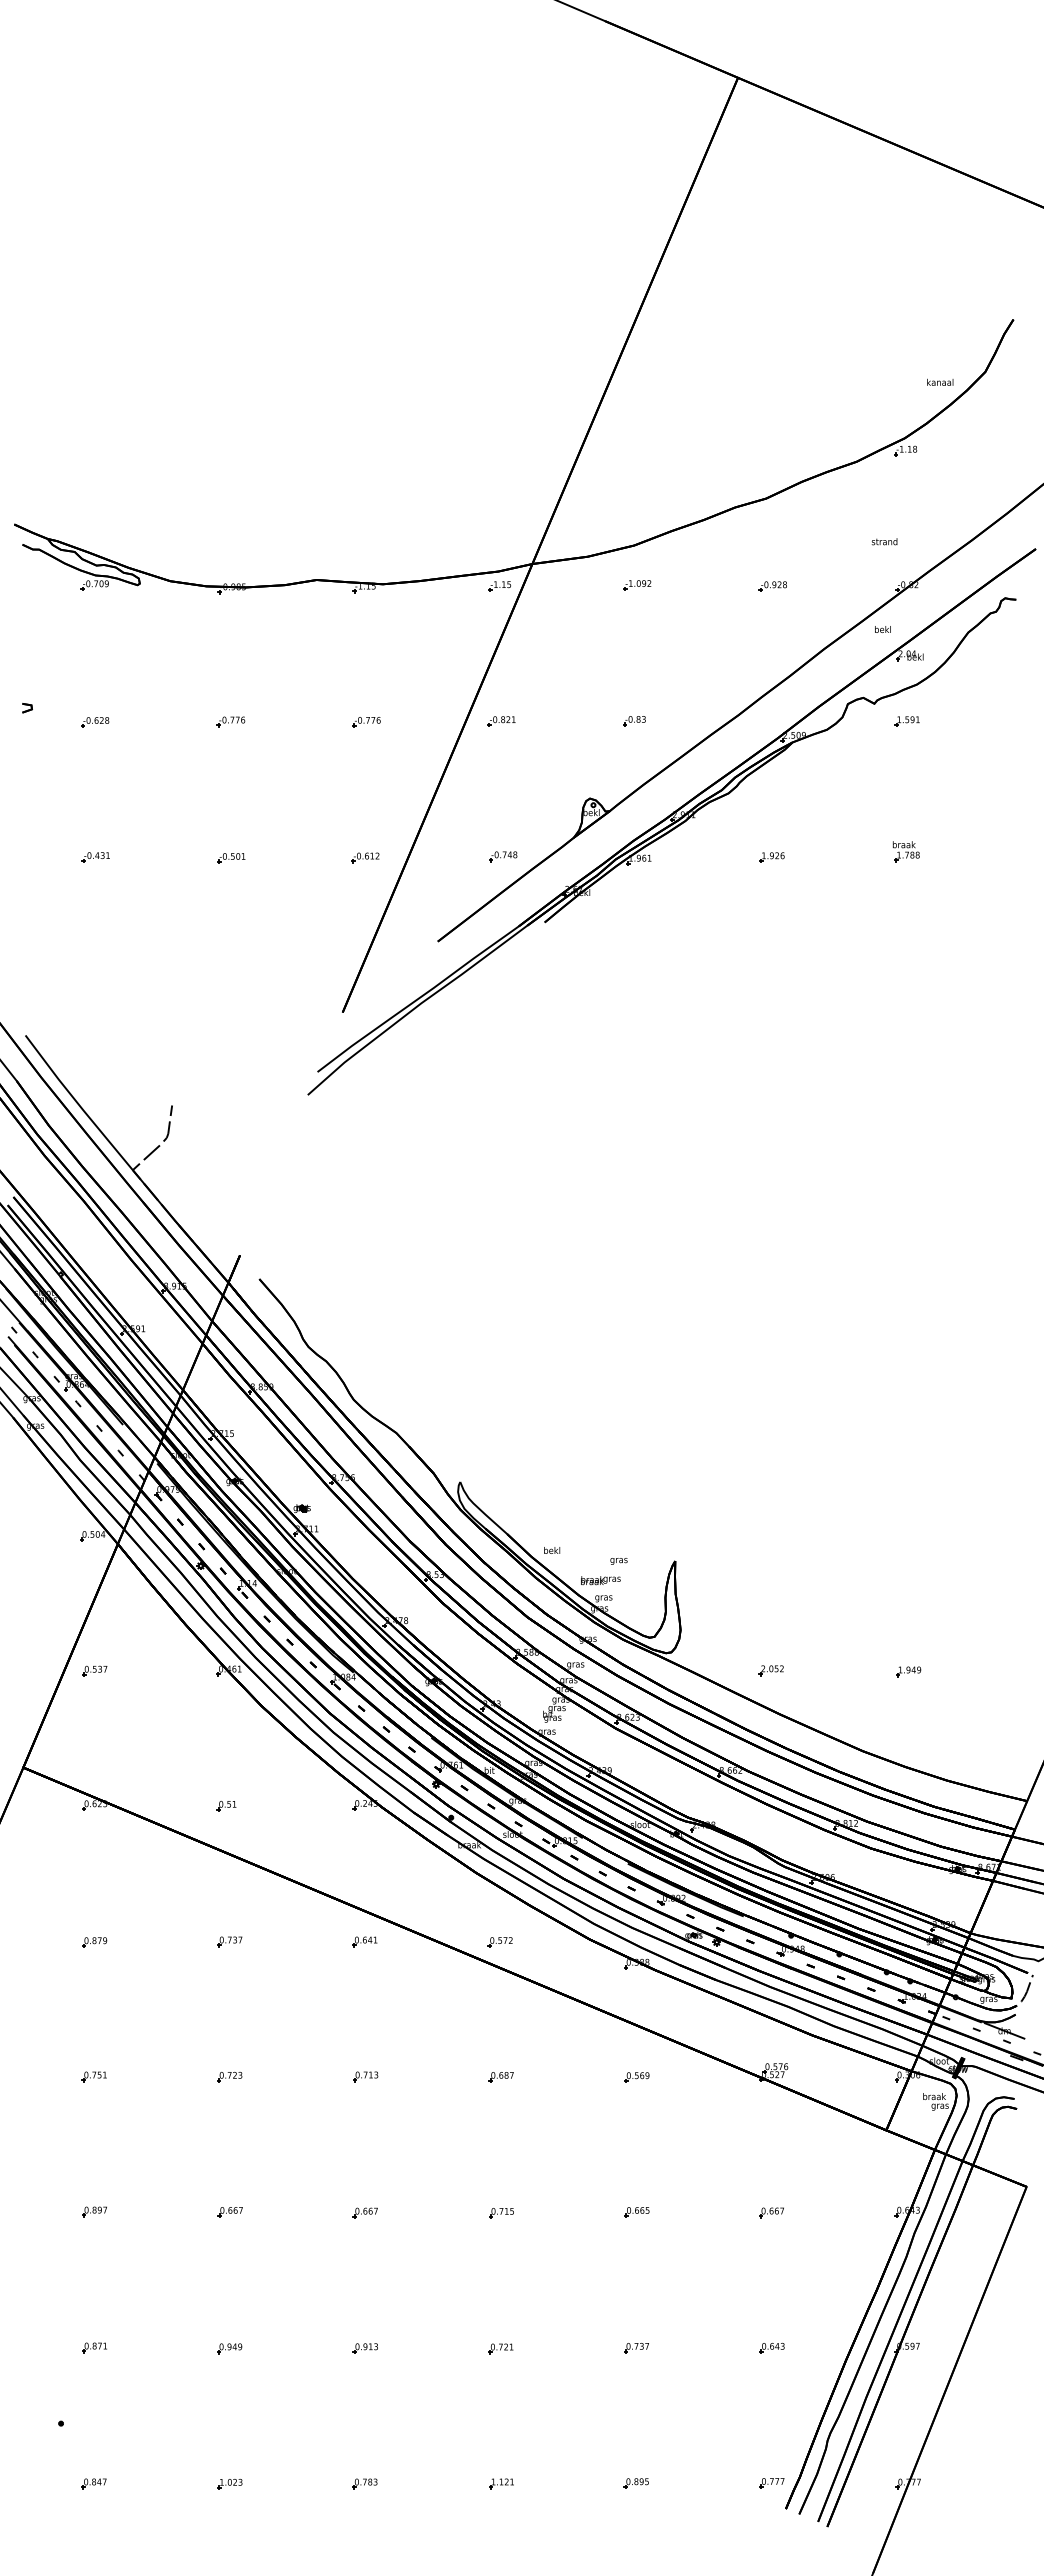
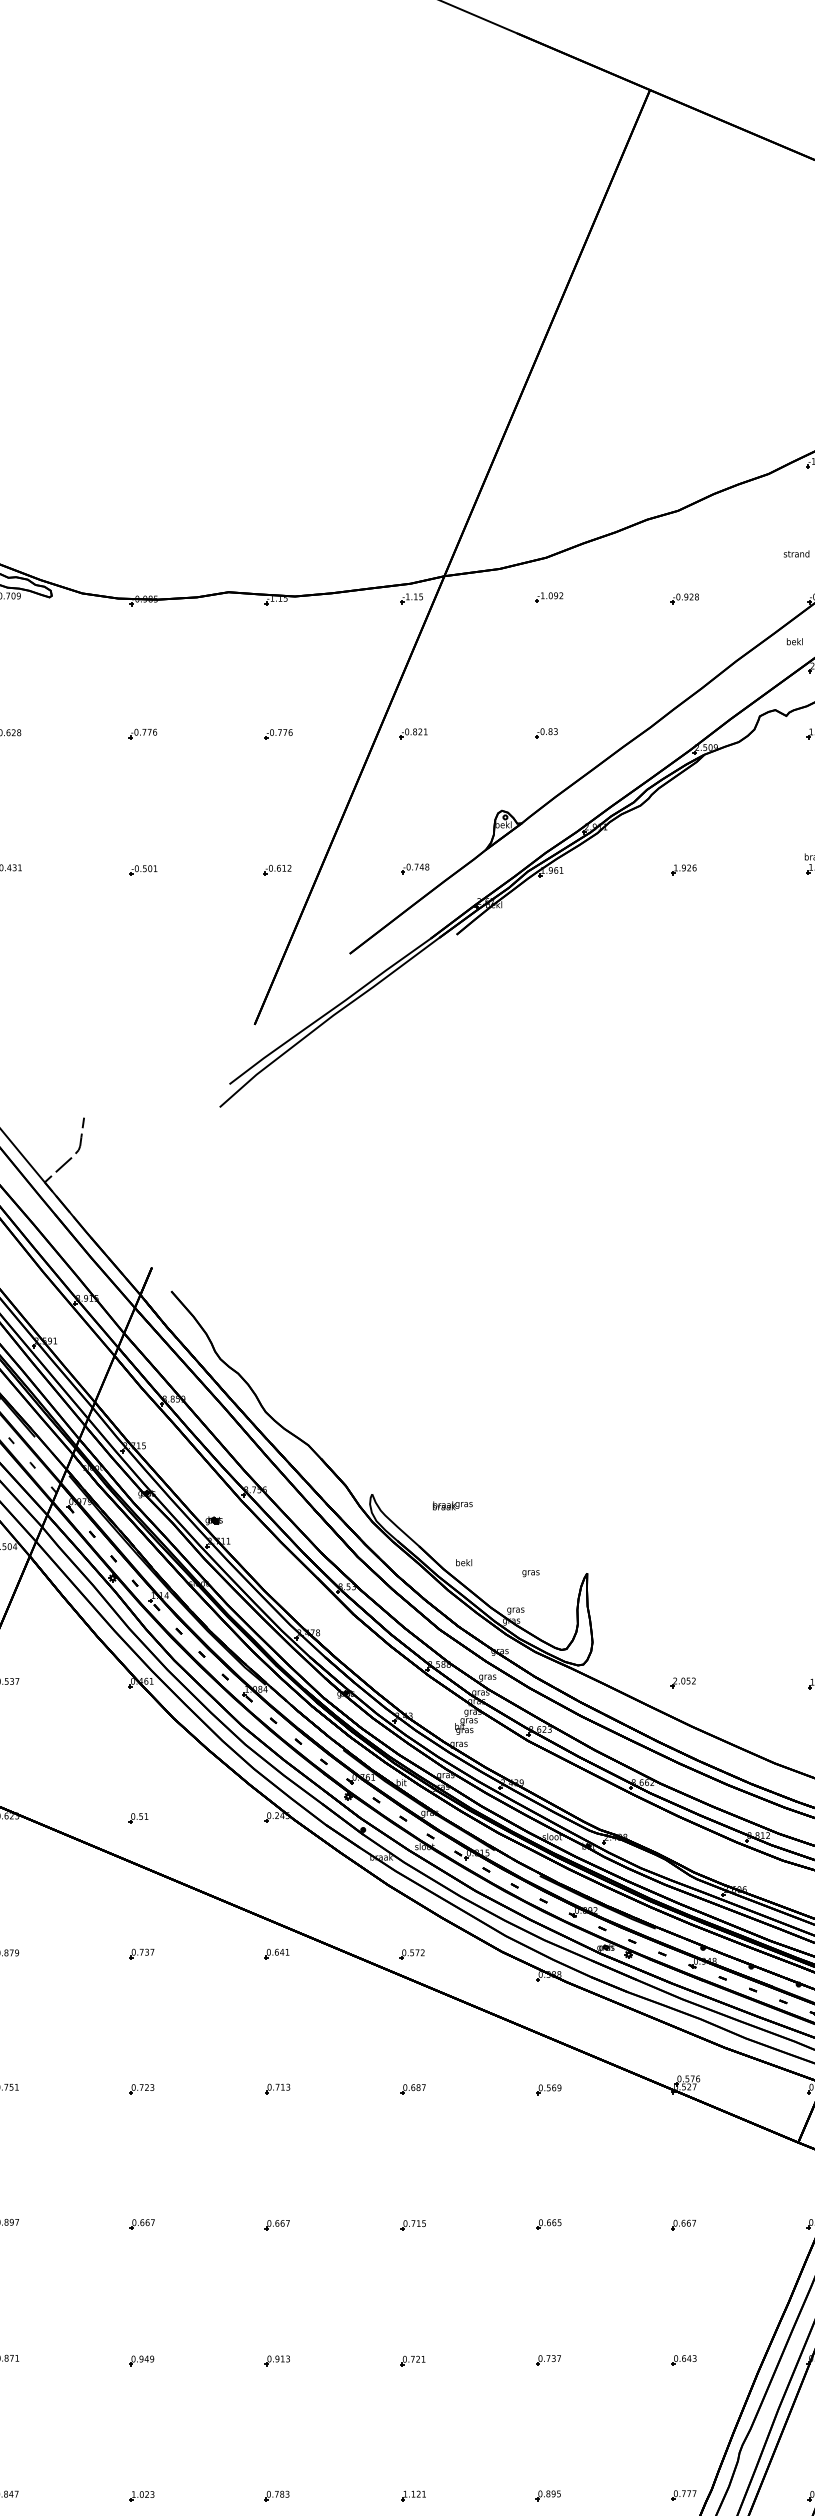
text: (600, 1580) -> (452, 1505), moved

